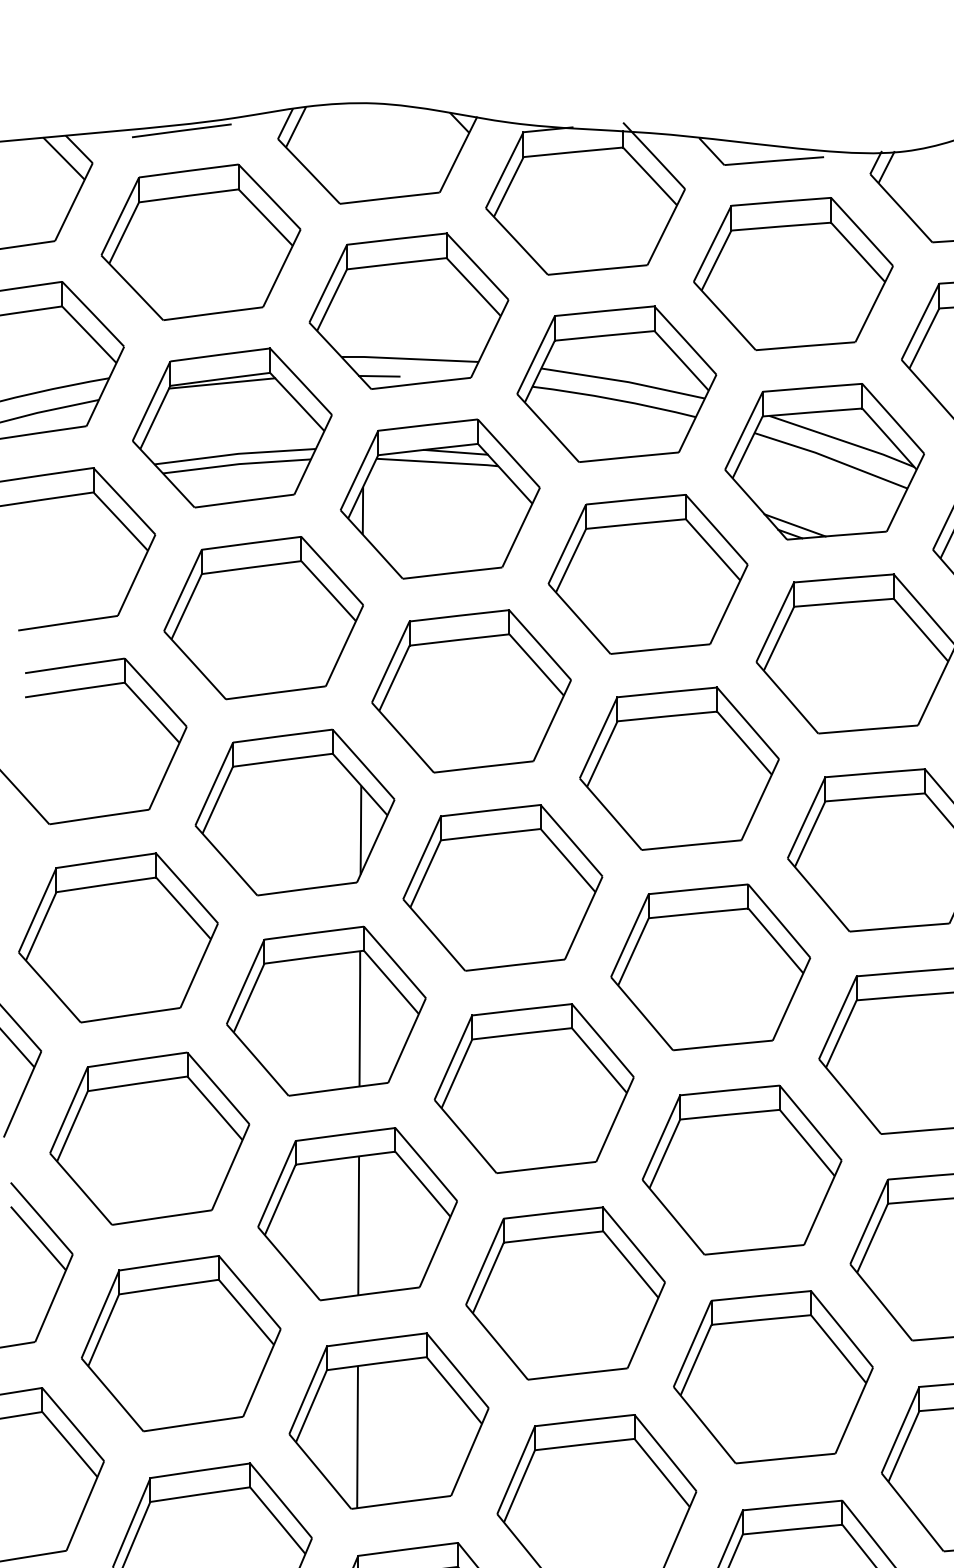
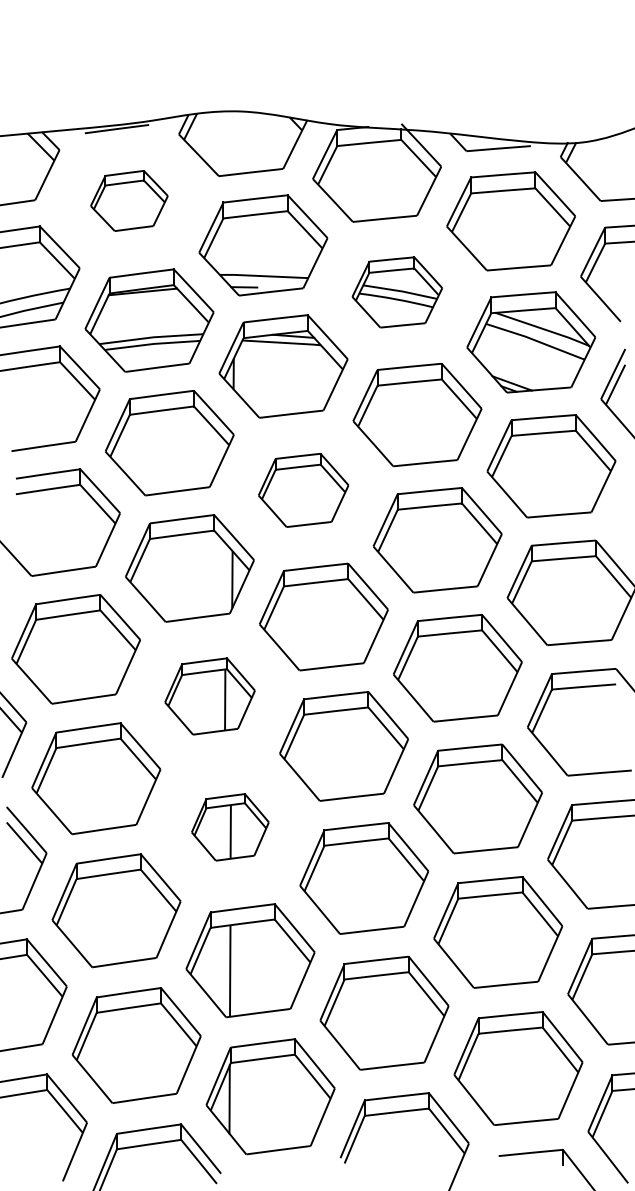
part: (201, 241) -> (129, 200), size x0.6
part: (617, 384) -> (397, 292), size x0.7
part: (471, 691) -> (303, 490), size x0.7
part: (325, 1011) -> (209, 696), size x0.7
part: (357, 1214) -> (230, 827), size x0.6

